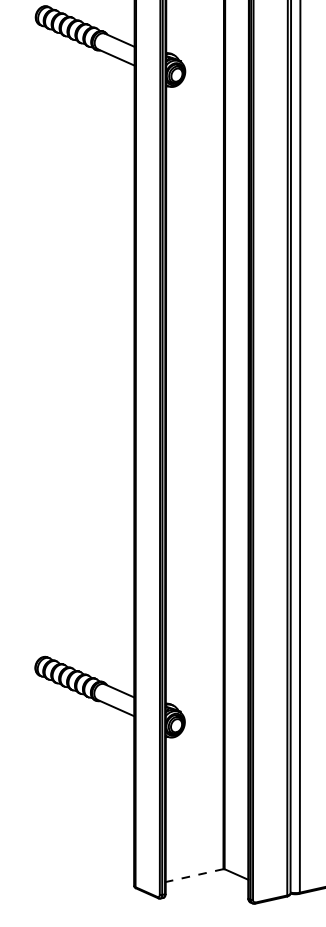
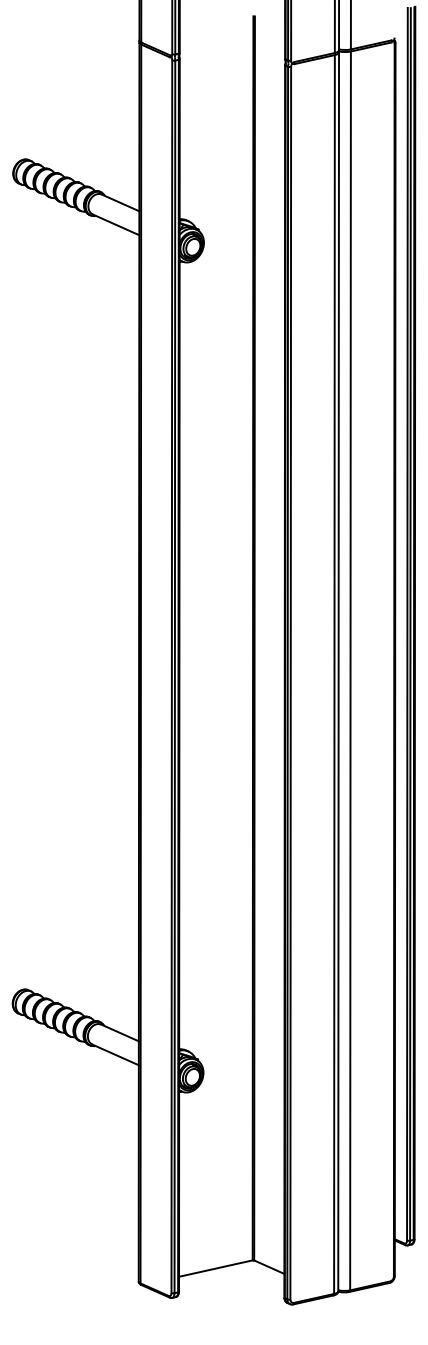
line: (194, 875) -> (215, 1268), dashed -> solid

